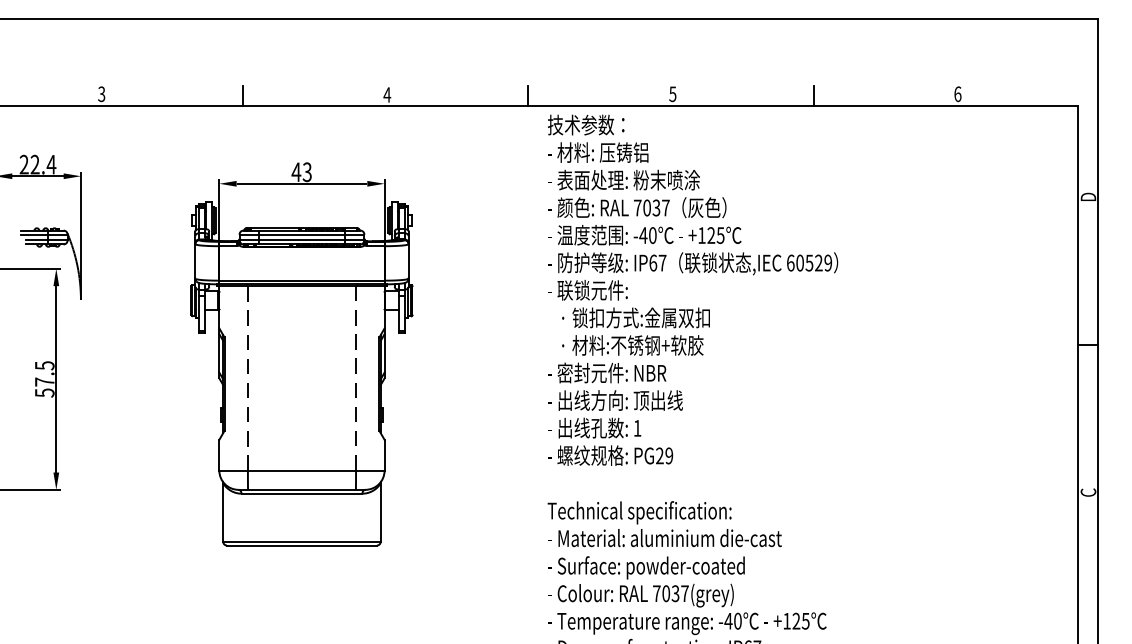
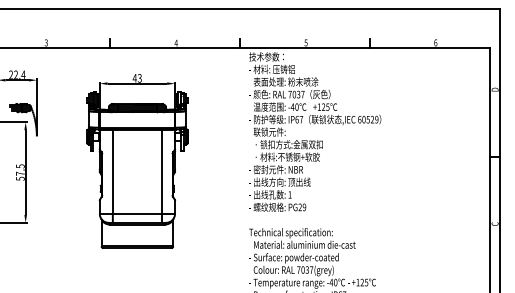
line: (247, 379) -> (112, 172), dashed -> solid
line: (357, 379) -> (162, 172), dashed -> solid

